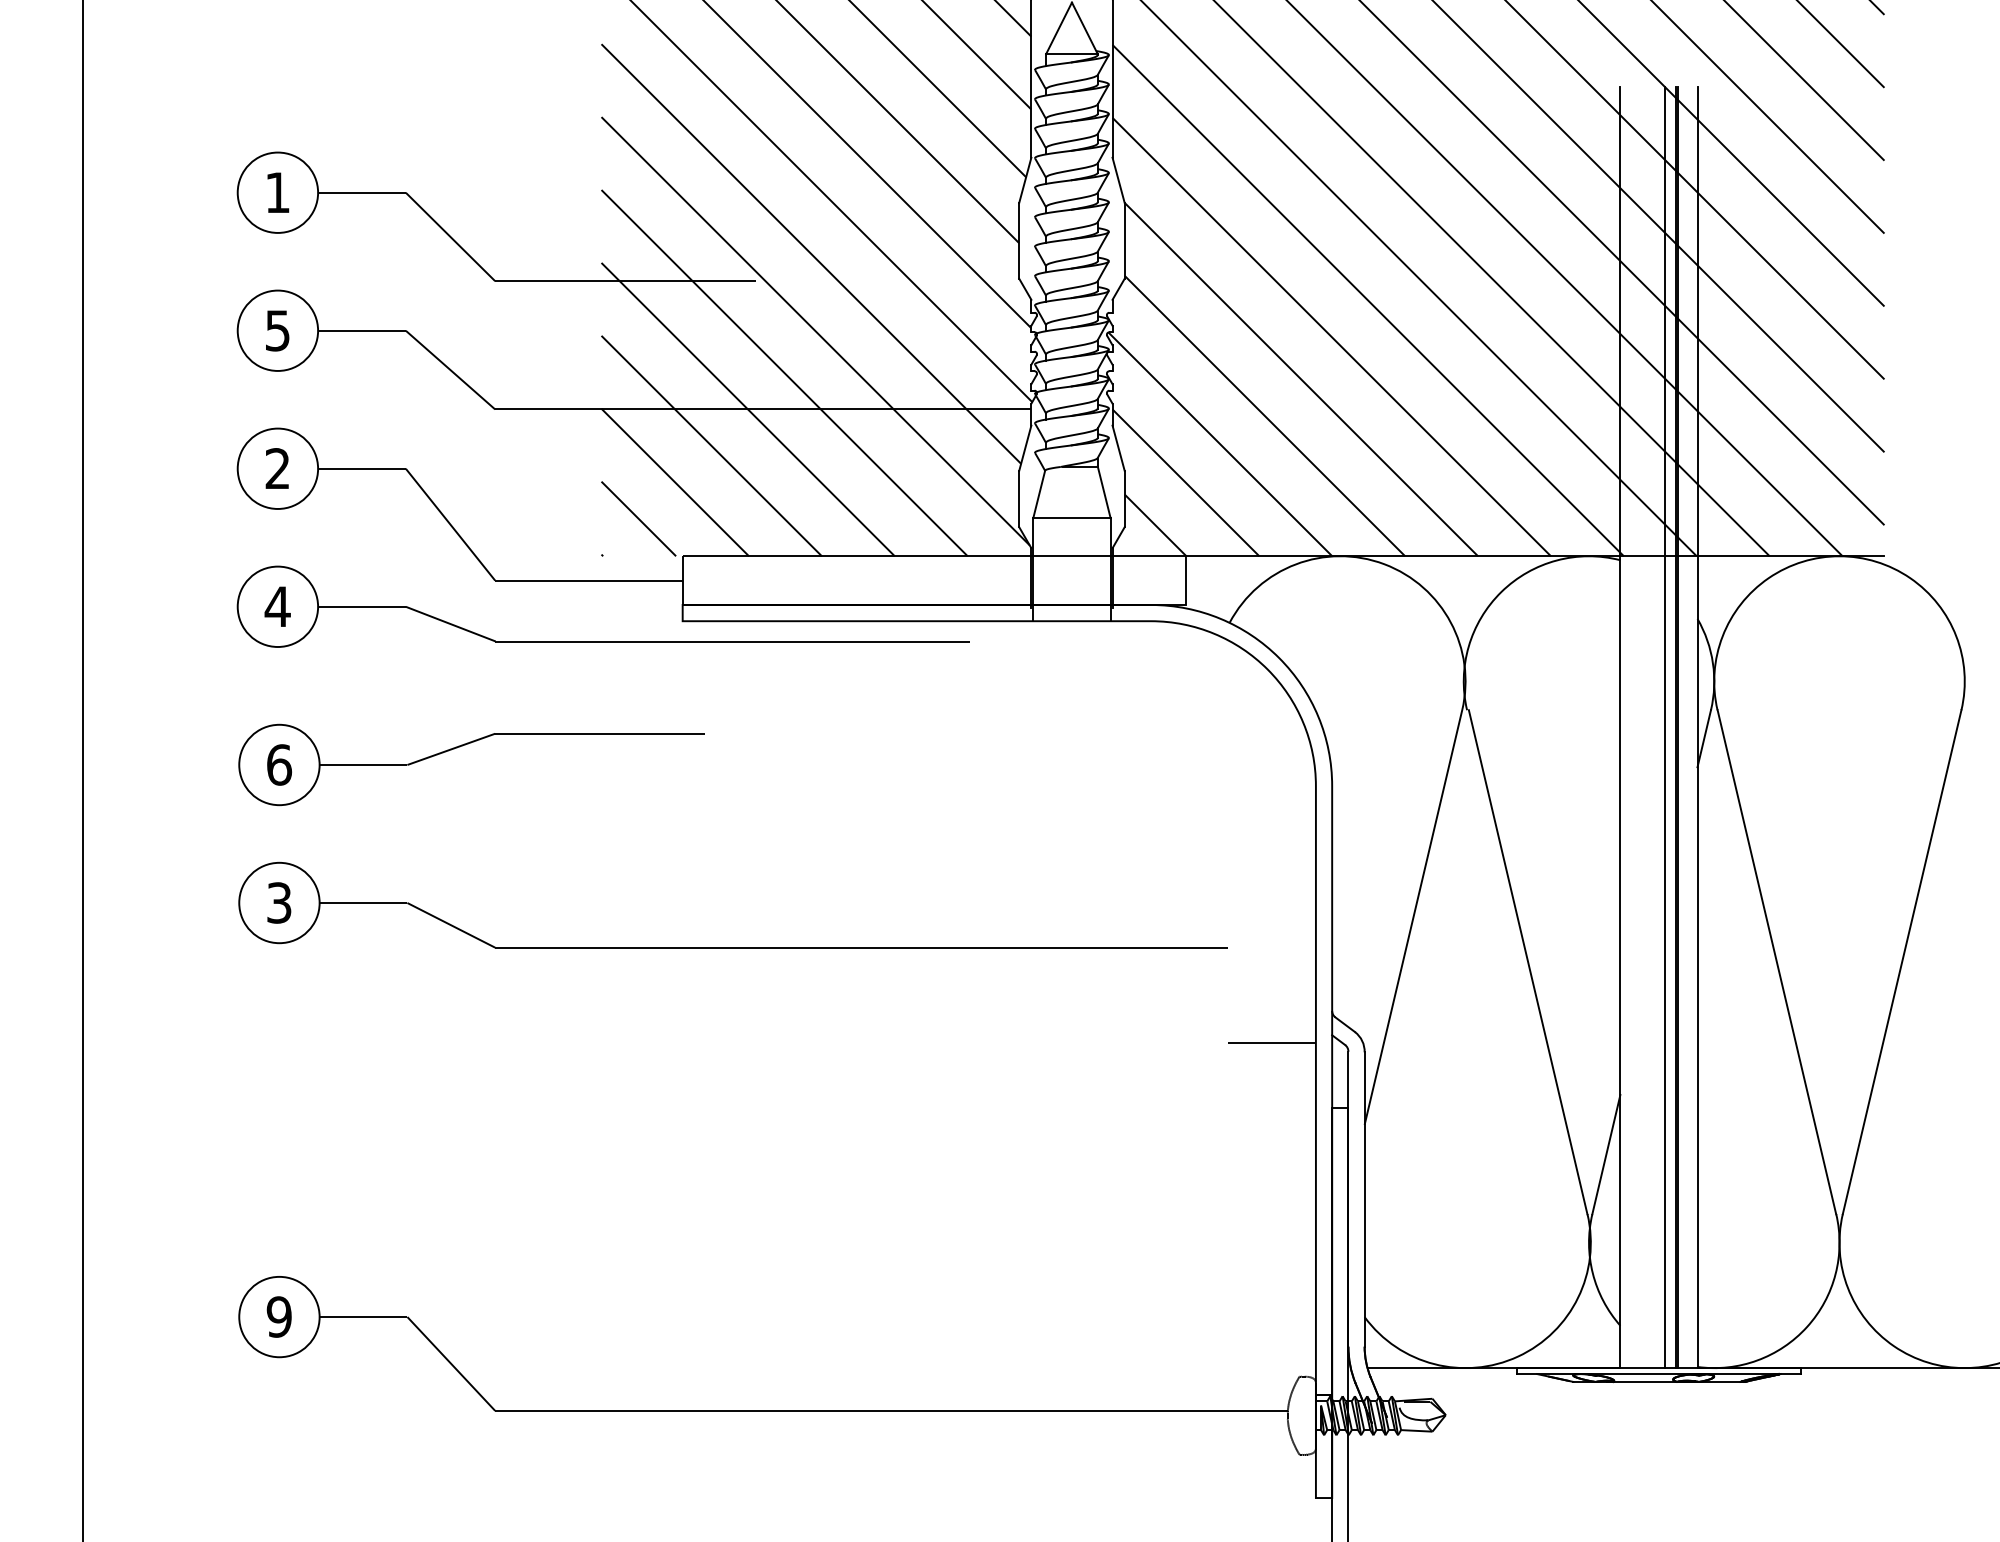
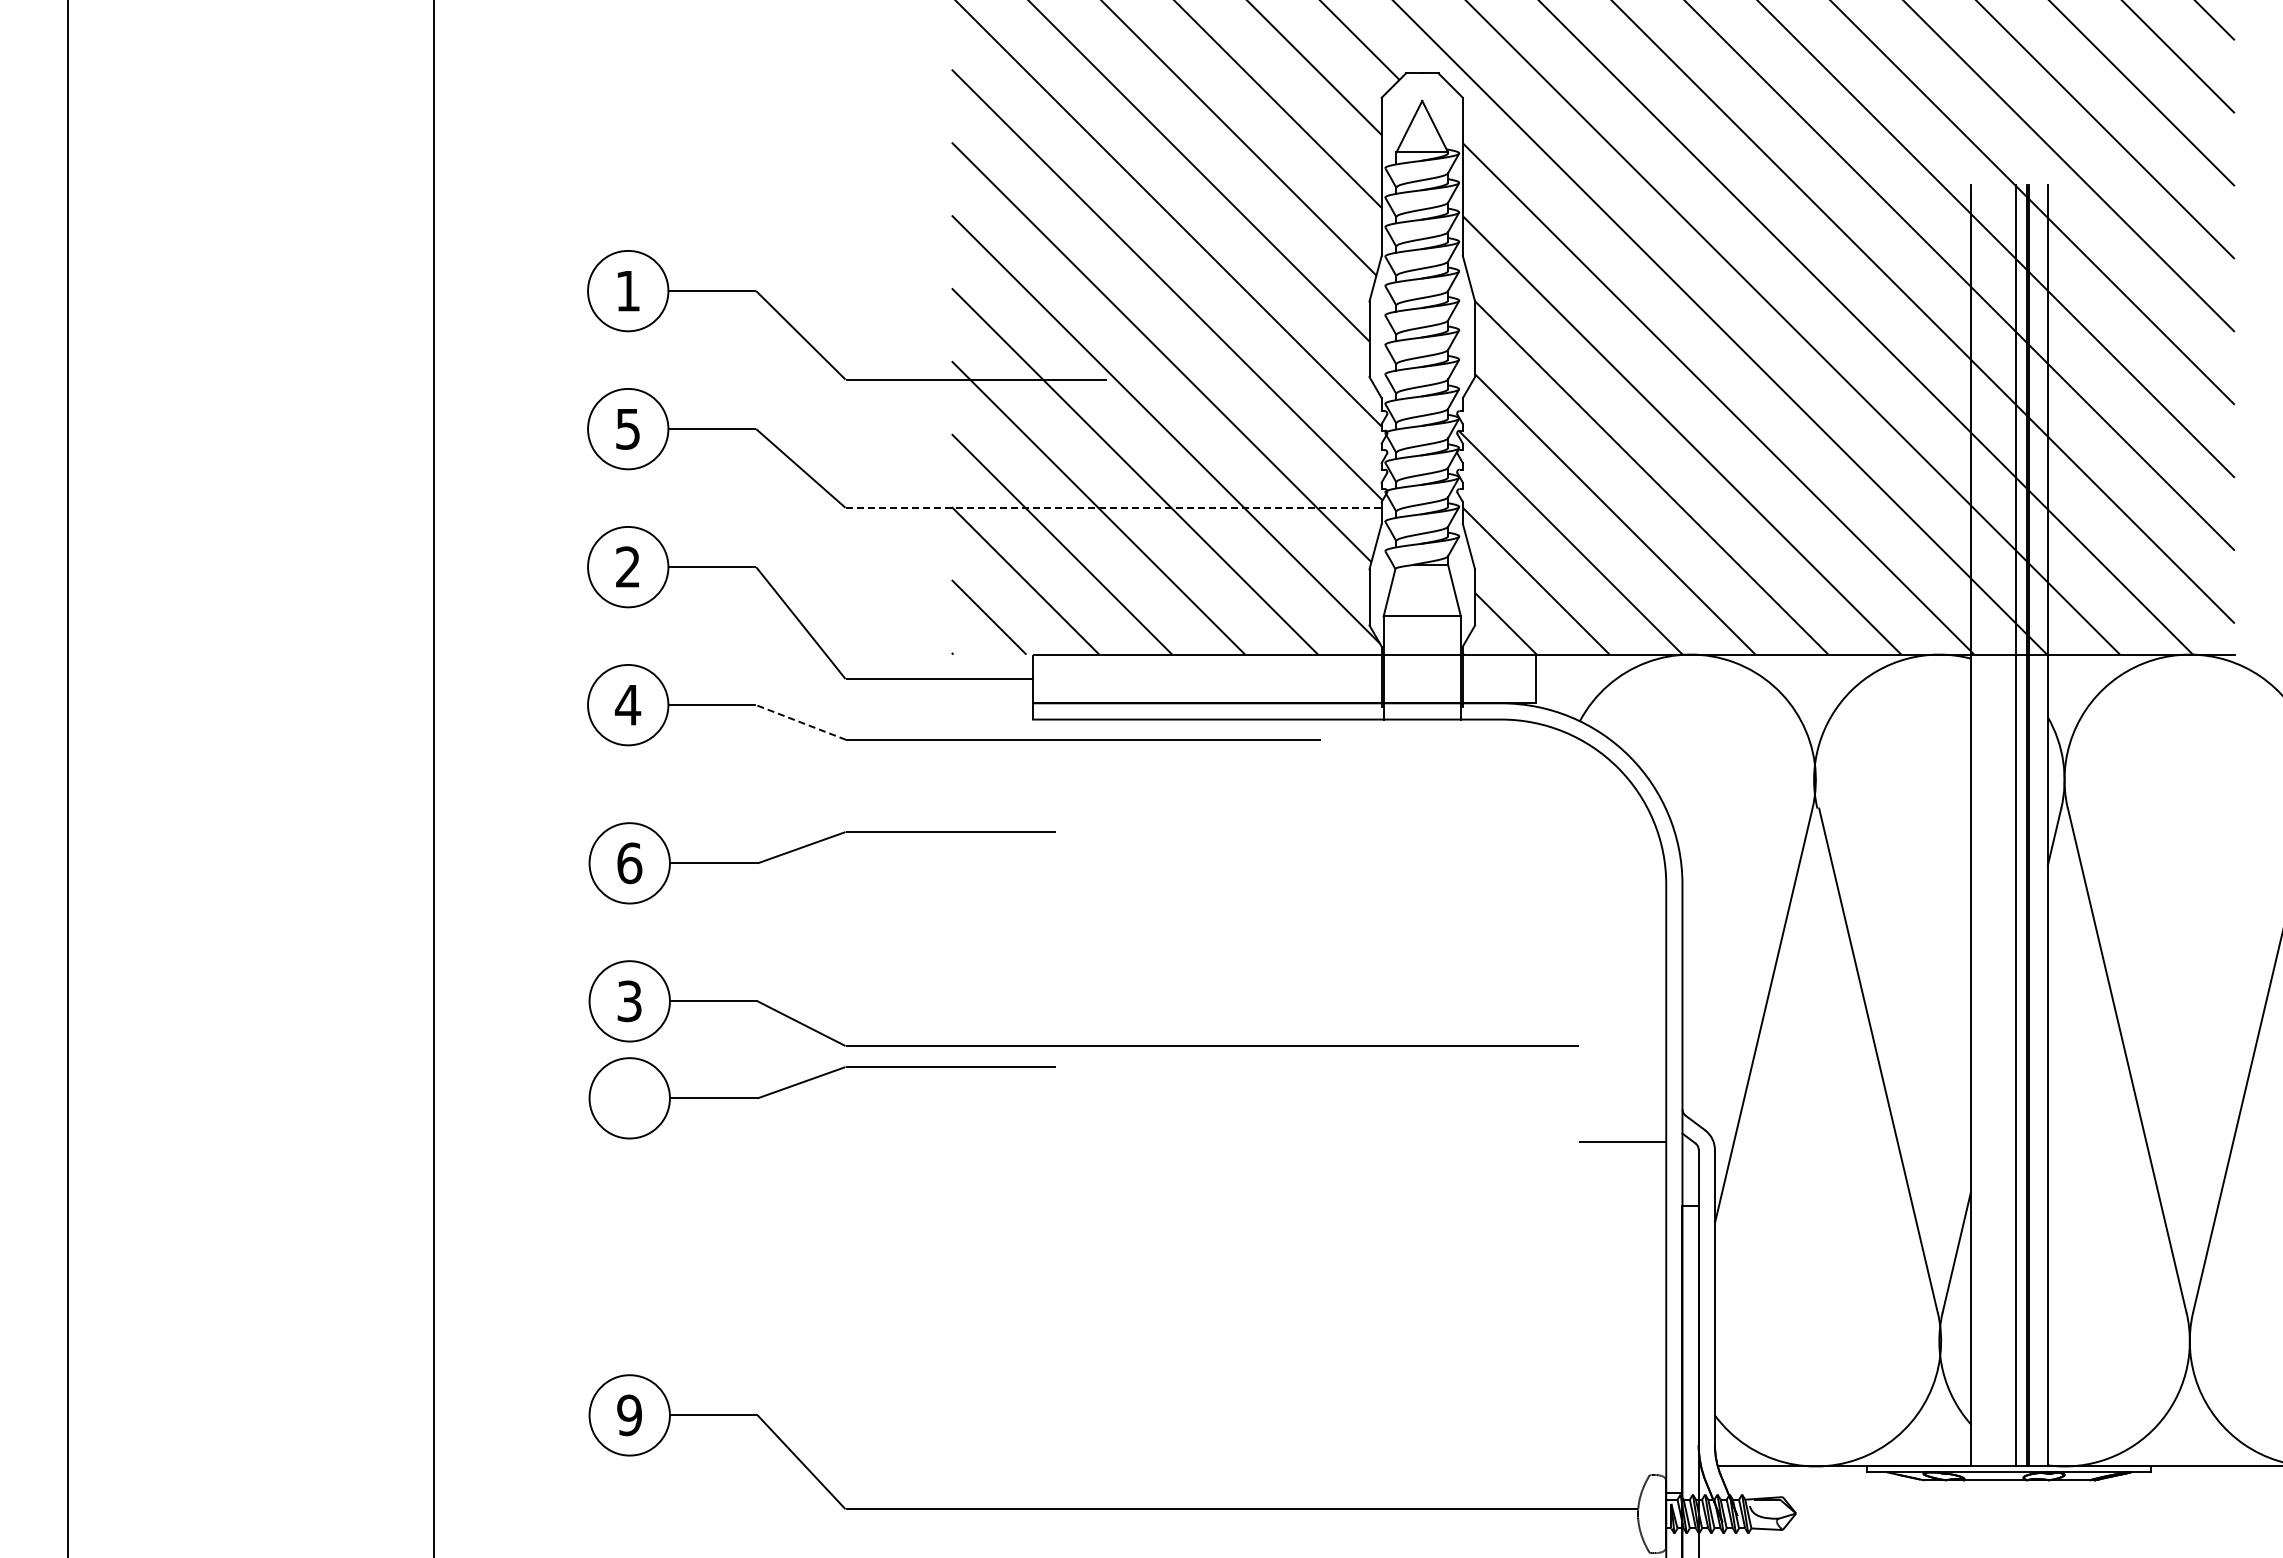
line: (764, 409) -> (1114, 507), solid -> dashed
line: (450, 624) -> (800, 722), solid -> dashed
part: (464, 981) -> (814, 1079), added

